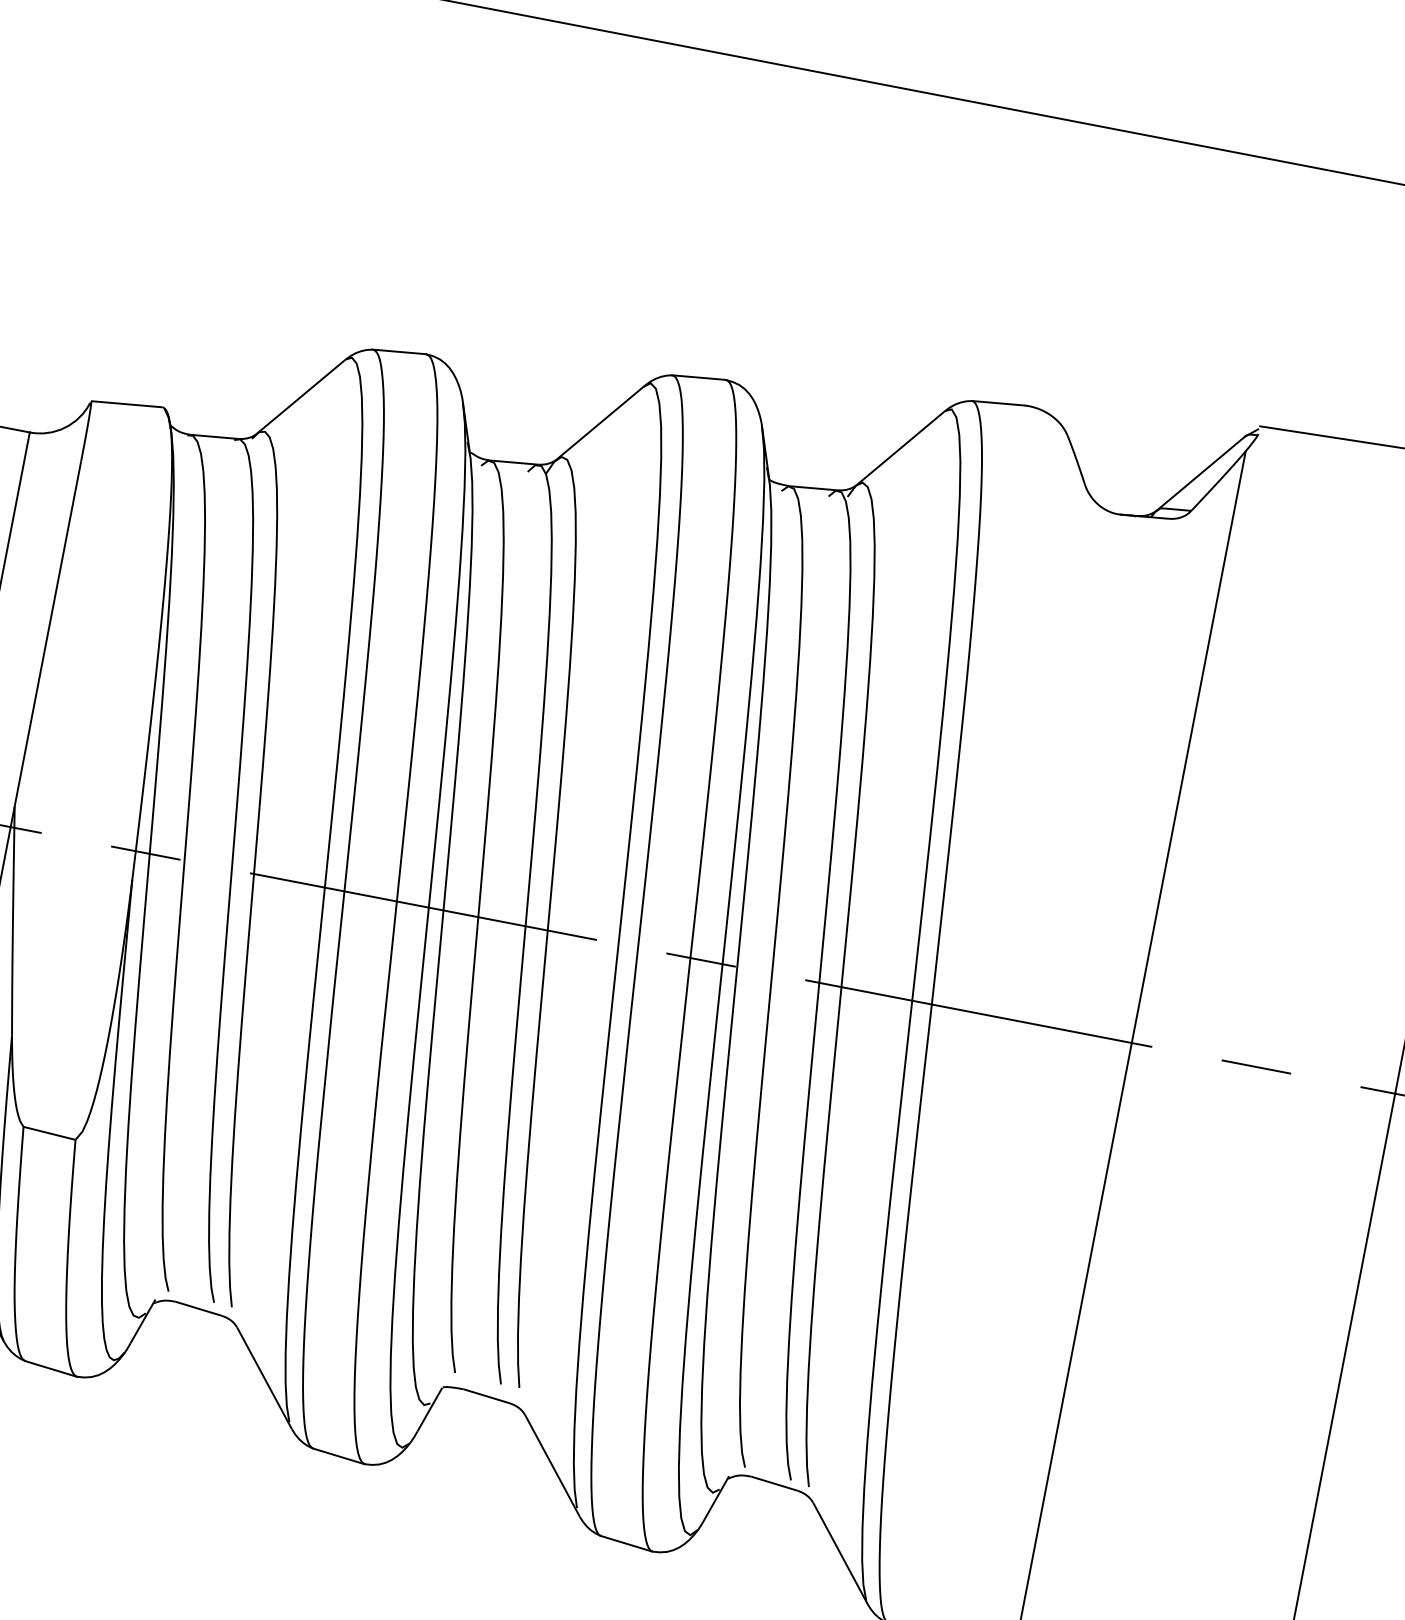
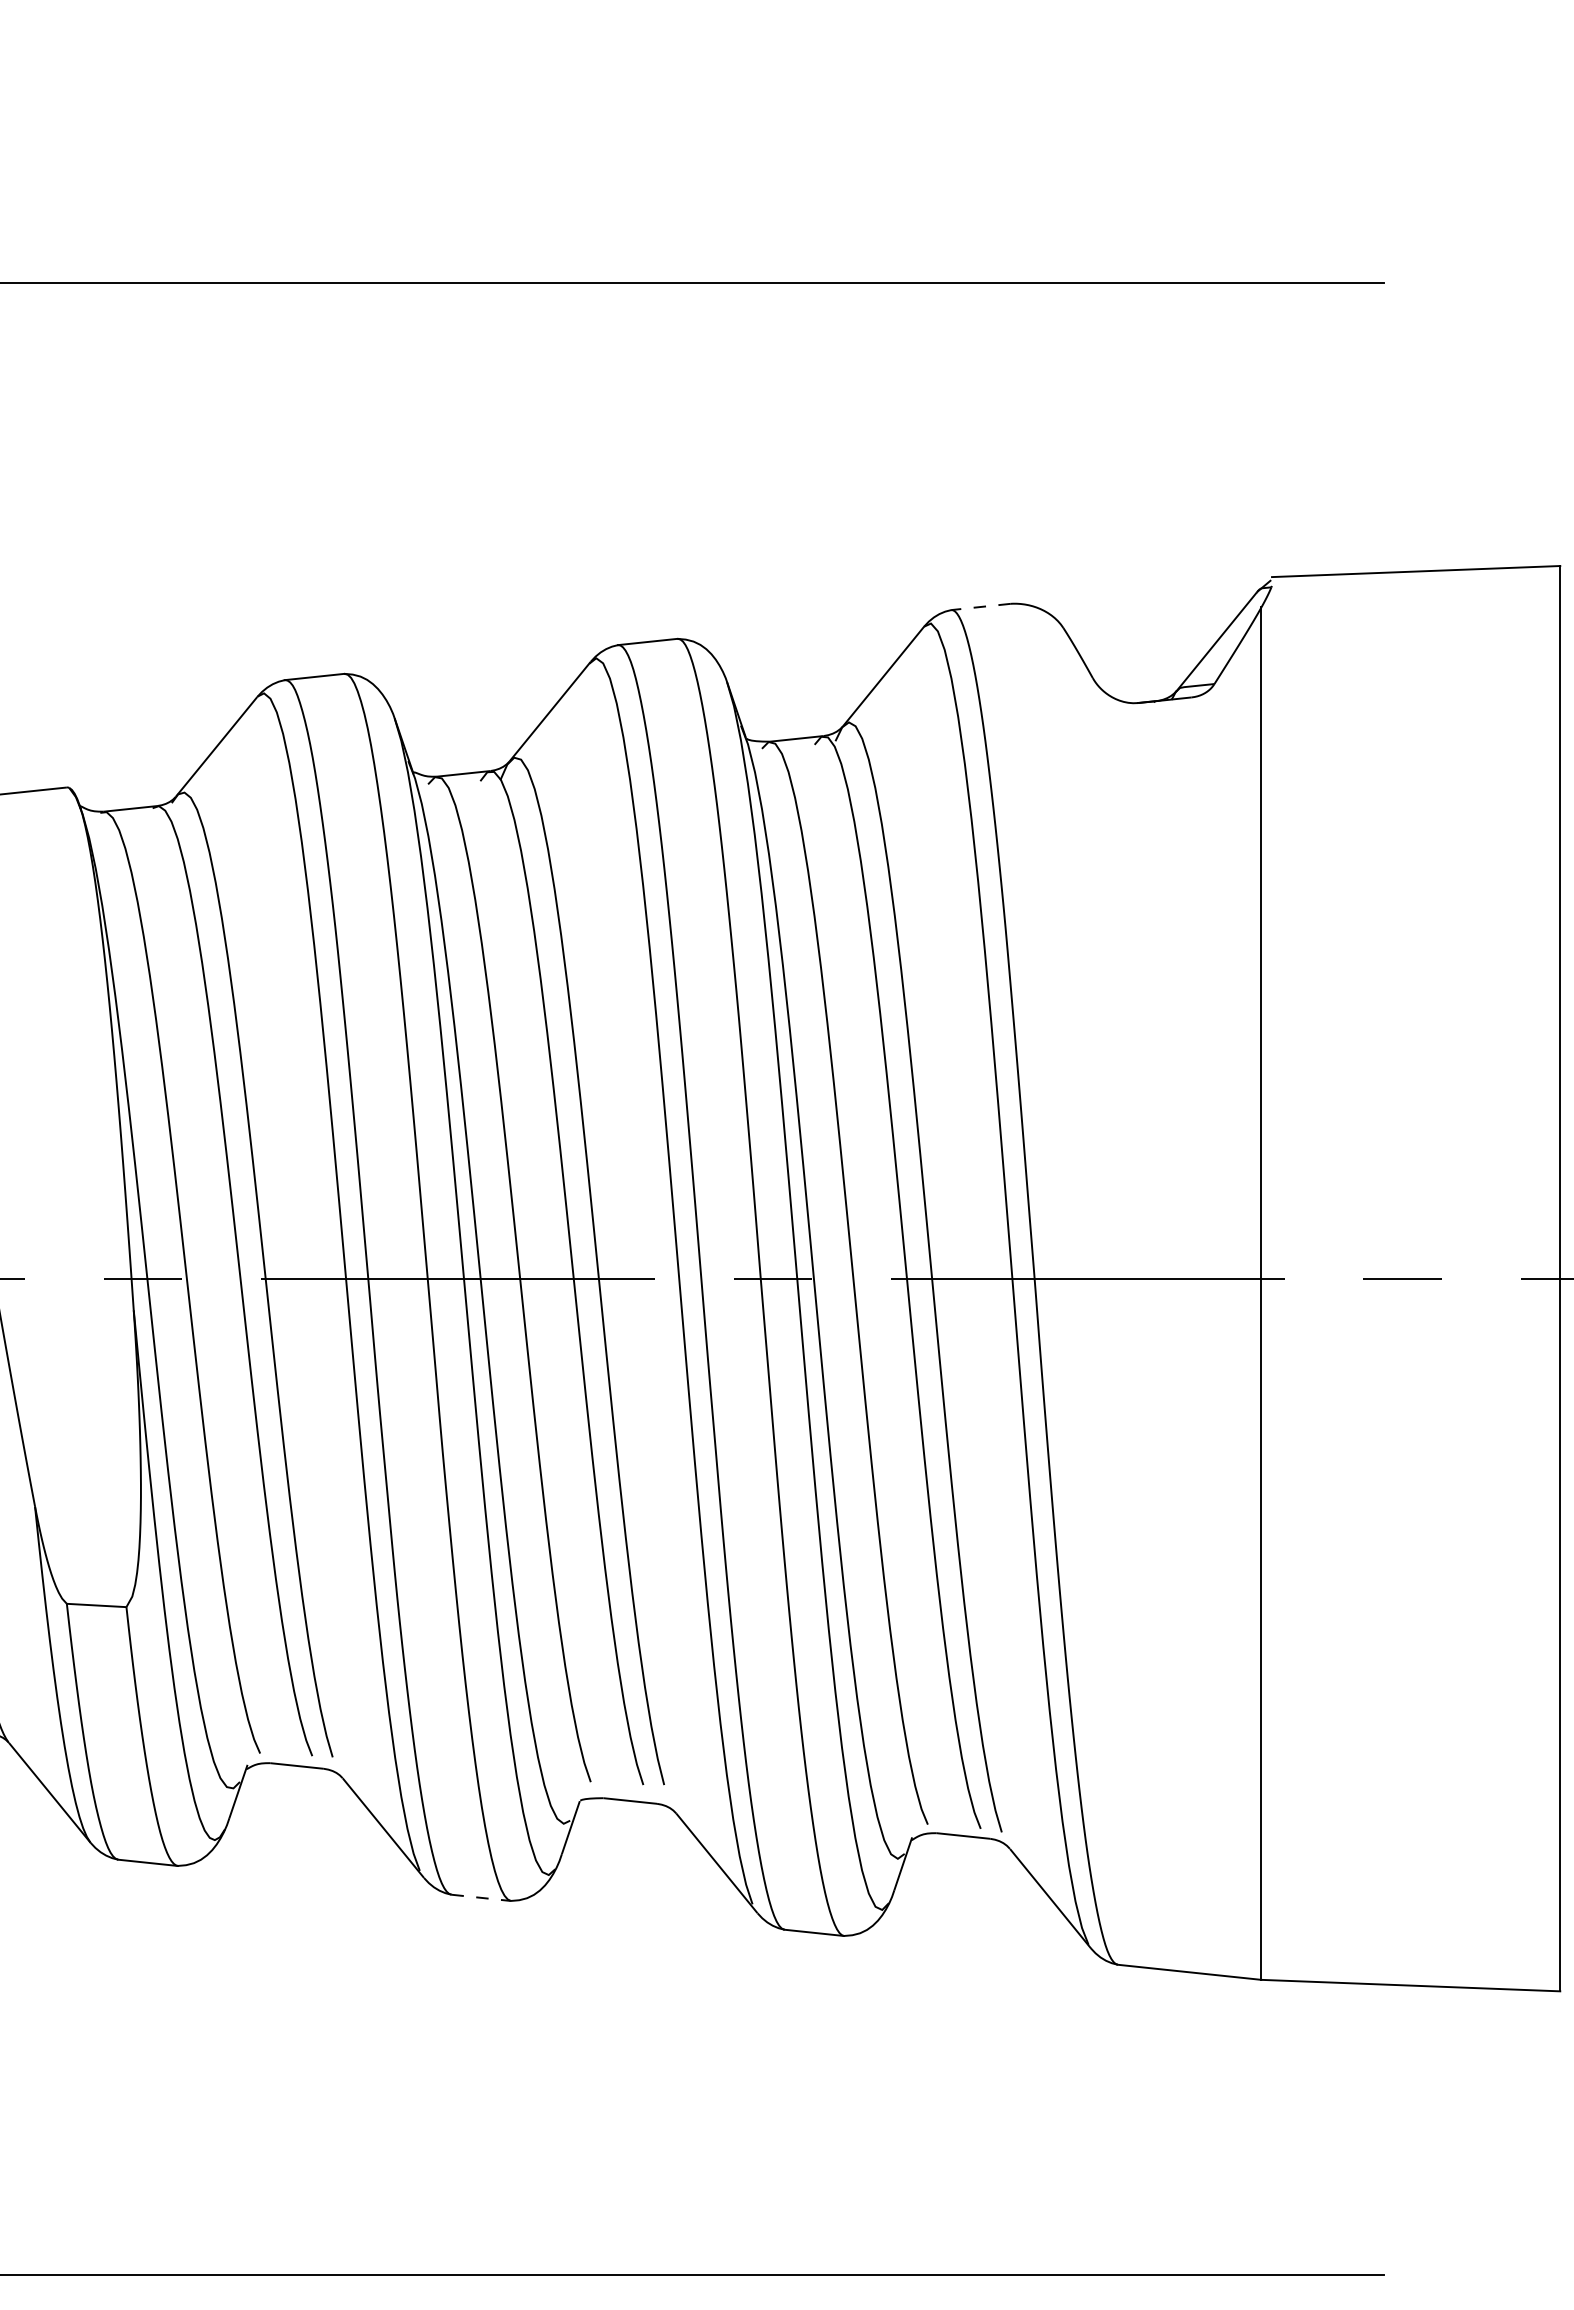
line: (999, 402) -> (981, 606), solid -> dashed
line: (339, 1456) -> (481, 1897), solid -> dashed

